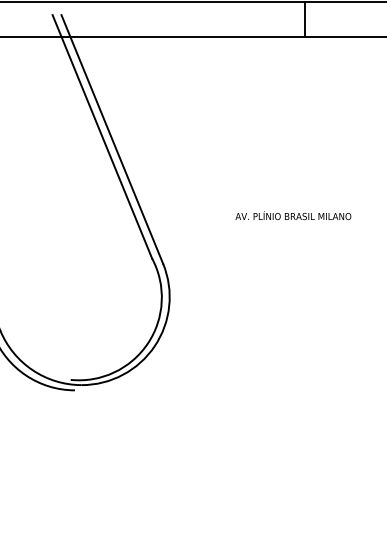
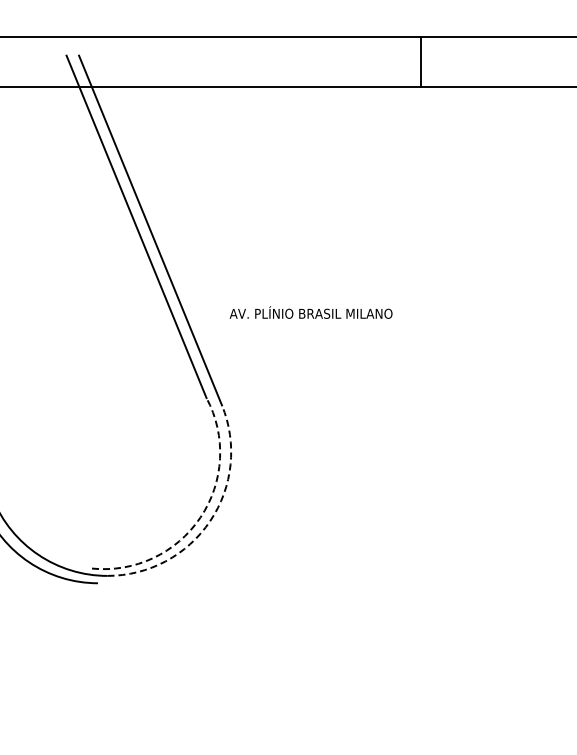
text: (292, 215) -> (310, 312), moved
arc: (147, 343) -> (200, 517), solid -> dashed
arc: (154, 346) -> (210, 521), solid -> dashed

